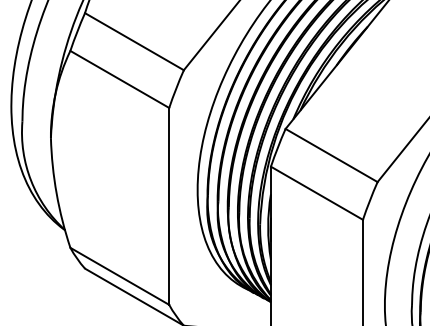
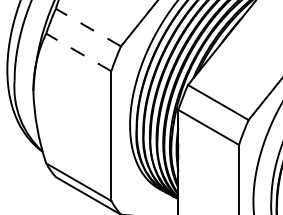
line: (134, 41) -> (88, 27), solid -> dashed
line: (119, 79) -> (78, 52), solid -> dashed

